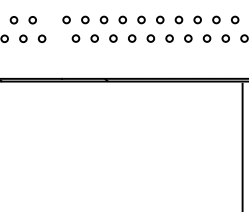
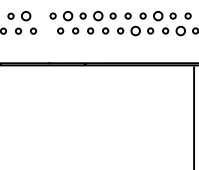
circle: (85, 19) -> (68, 15), size x1.6
circle: (122, 19) -> (97, 15), size x1.6
circle: (197, 19) -> (157, 15), size x1.6
circle: (32, 20) -> (25, 16), size x1.6
circle: (169, 38) -> (135, 30), size x1.6
circle: (225, 38) -> (180, 30), size x1.6

